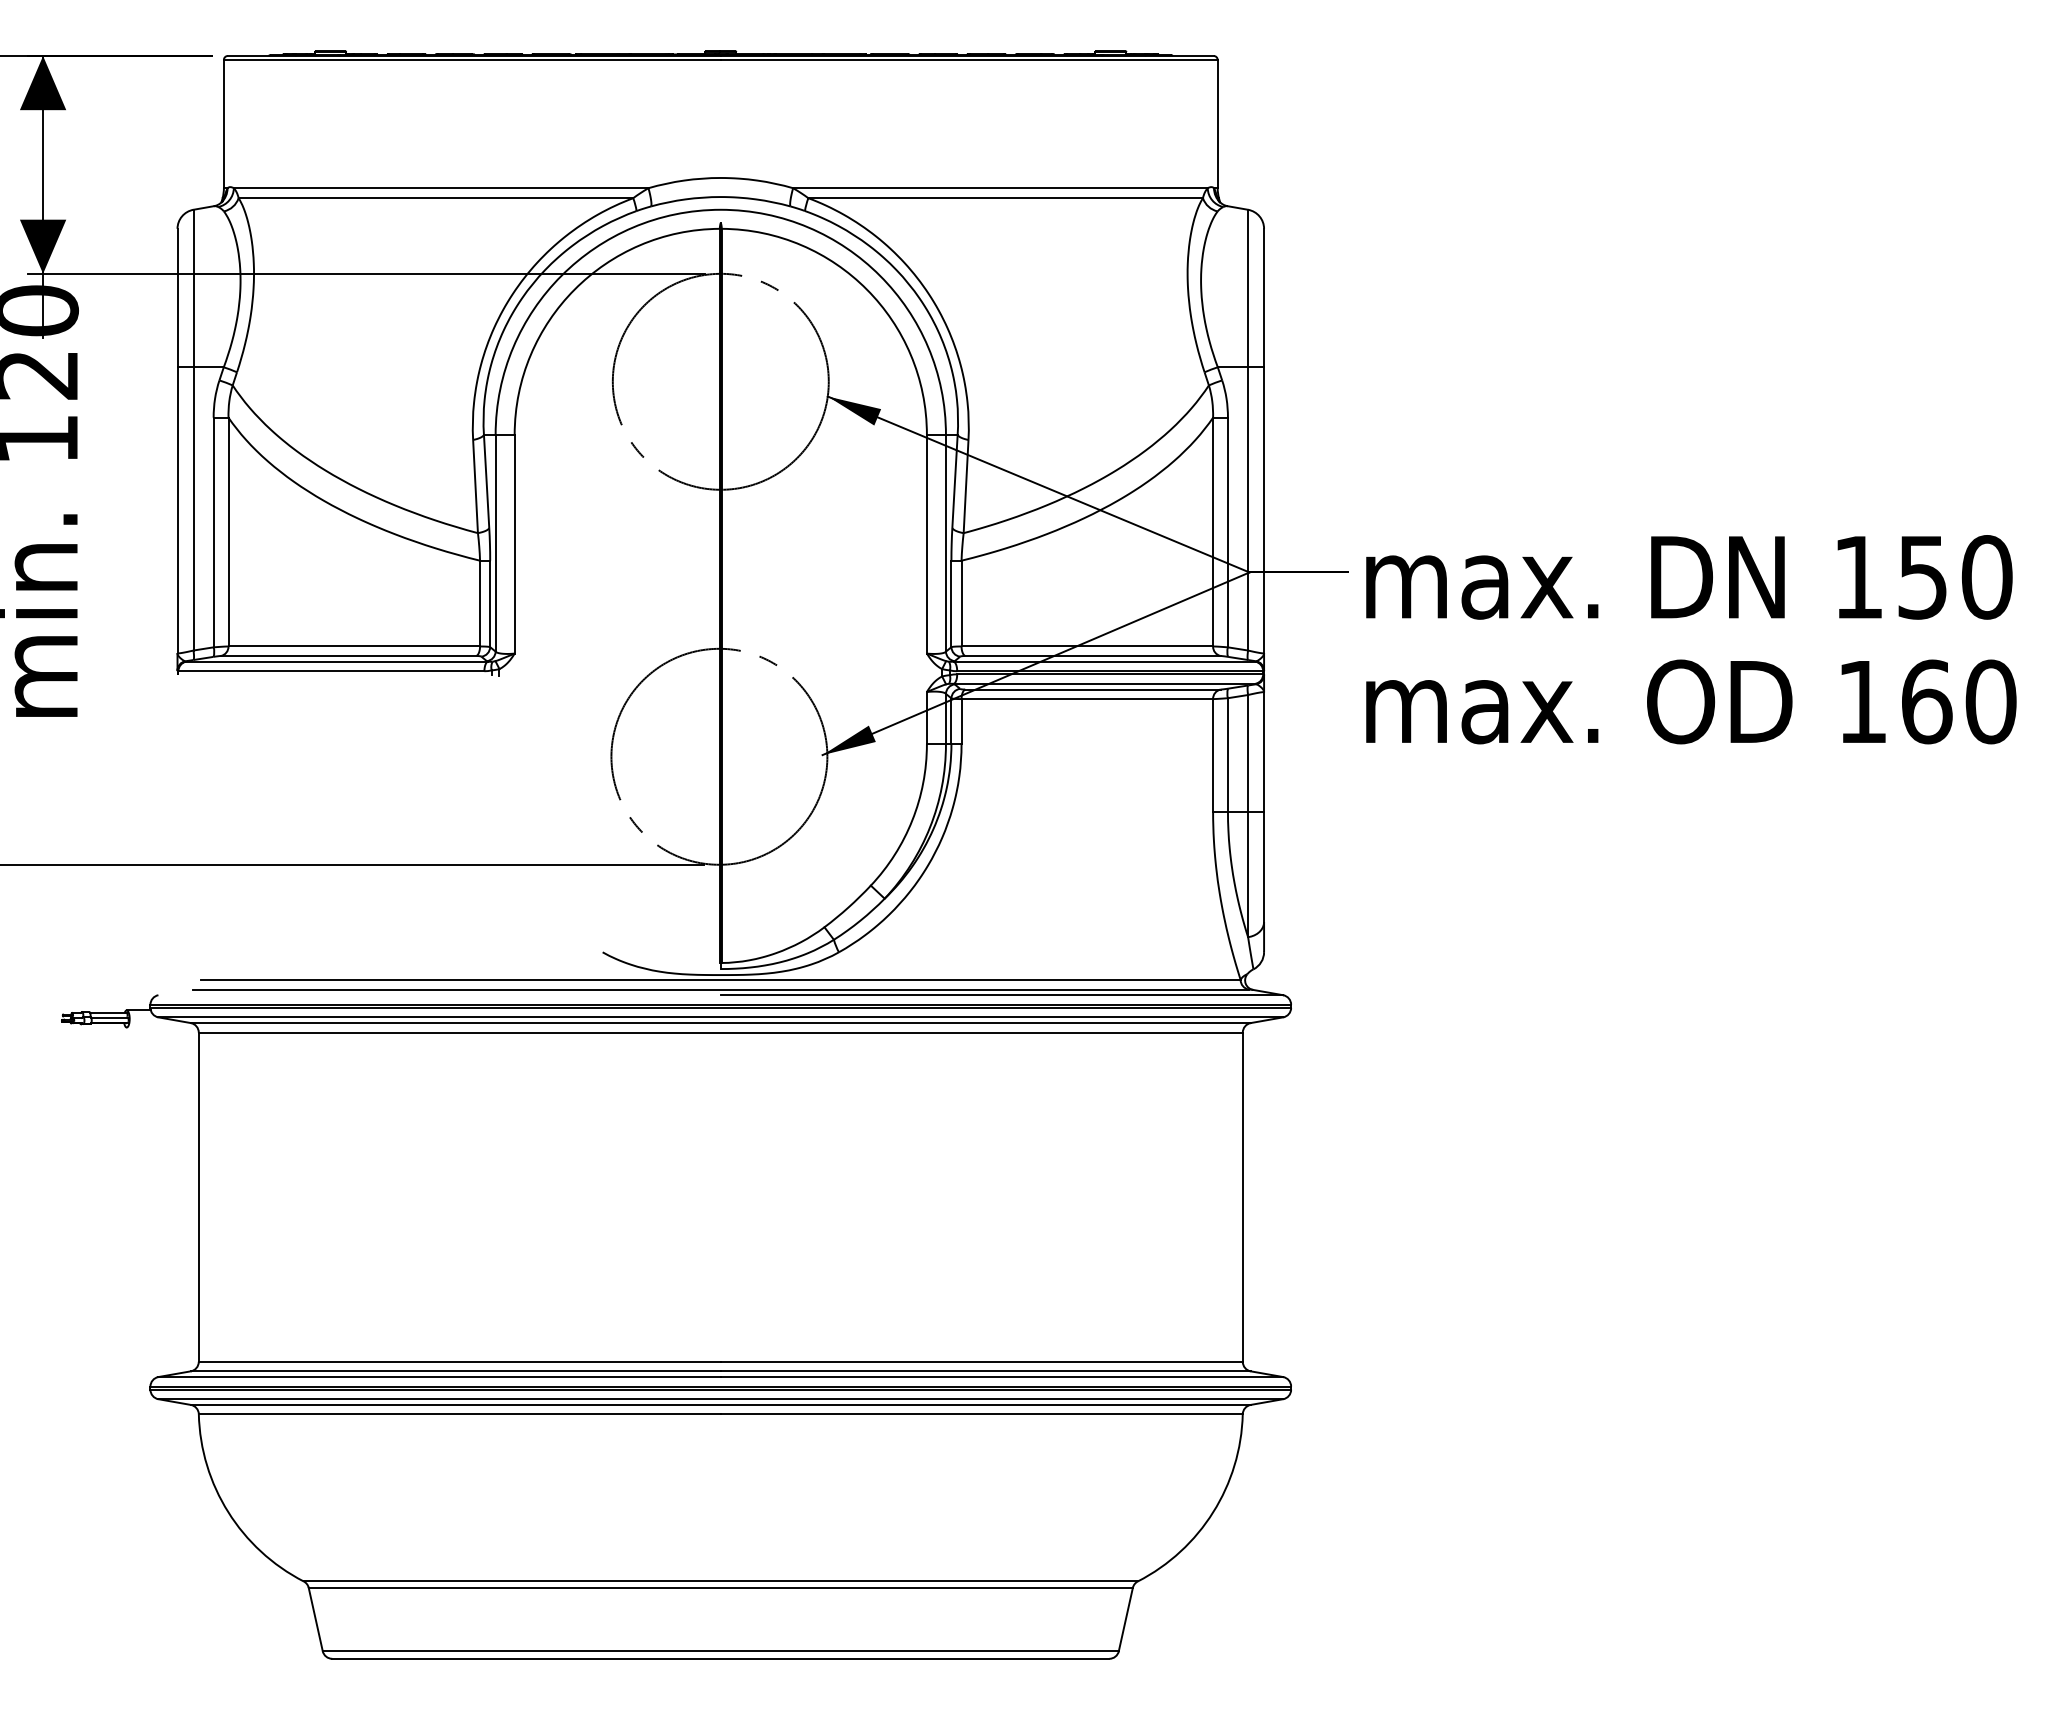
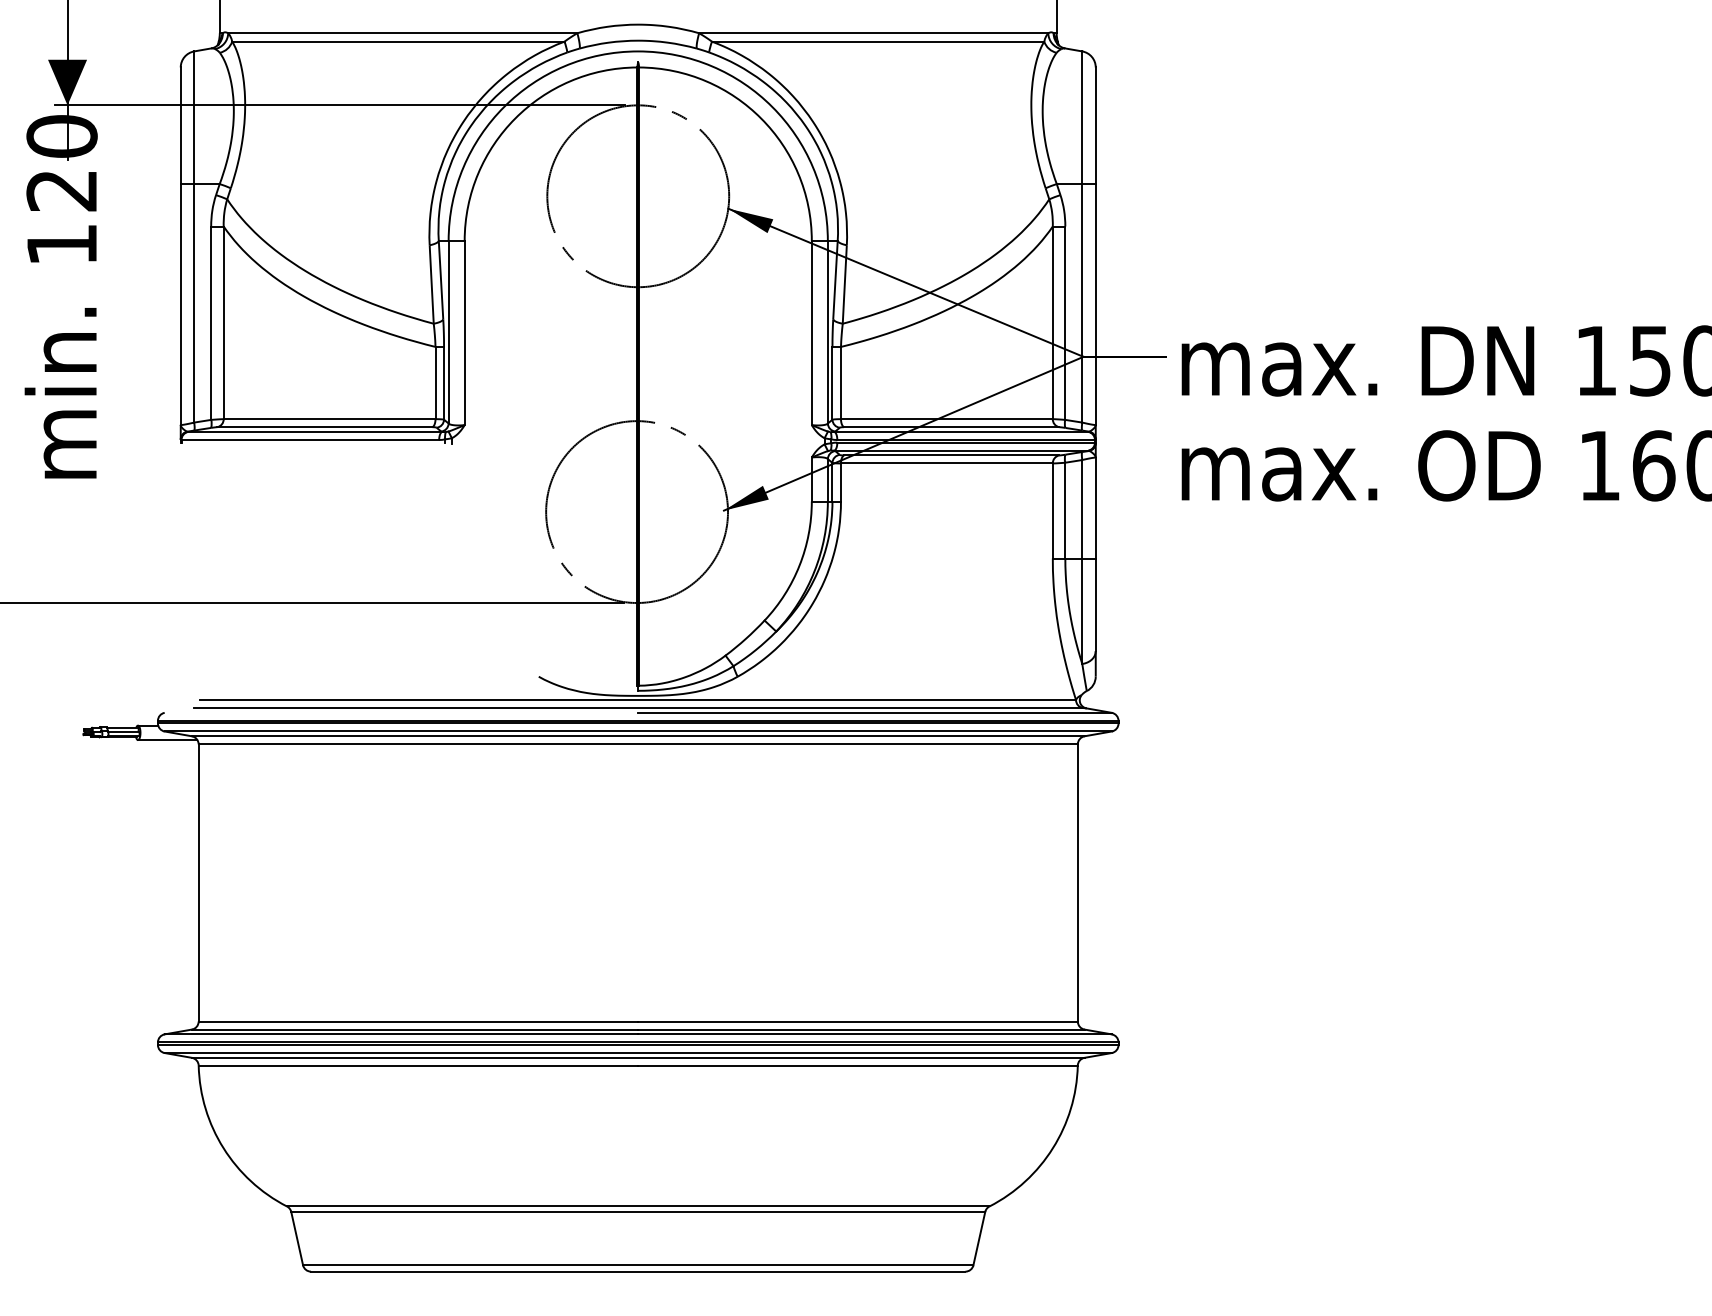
line: (161, 1027) -> (167, 740), added

